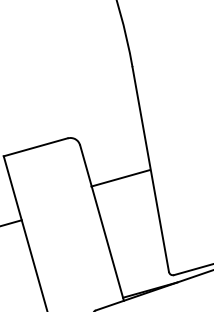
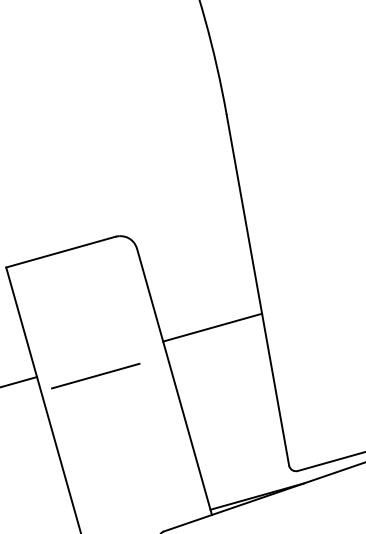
line: (120, 178) -> (212, 327), moved
line: (55, 219) -> (94, 375), added

